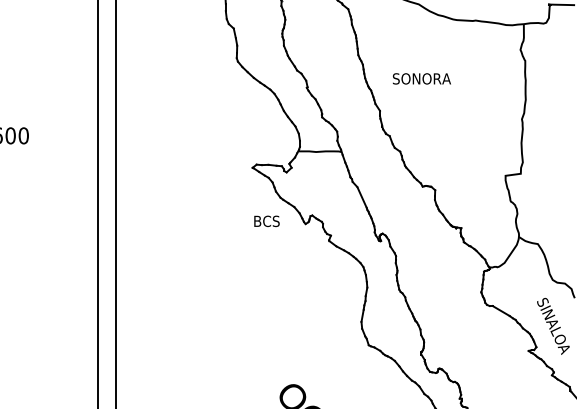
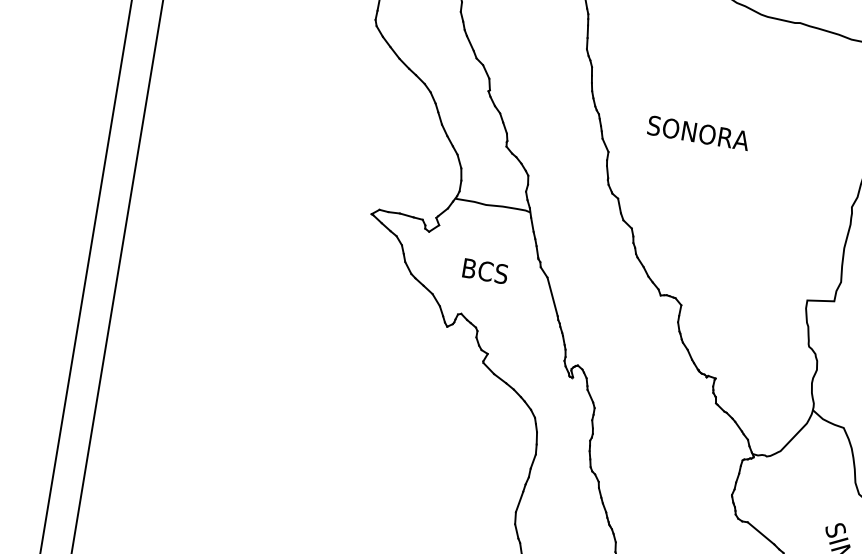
text: (421, 78) -> (698, 132), moved
text: (266, 220) -> (484, 269), moved

